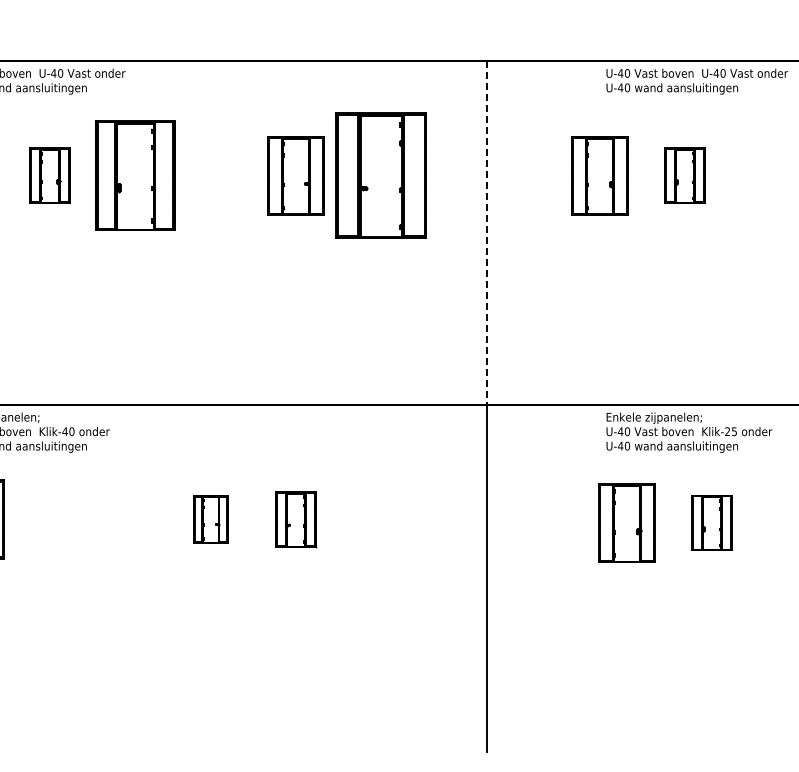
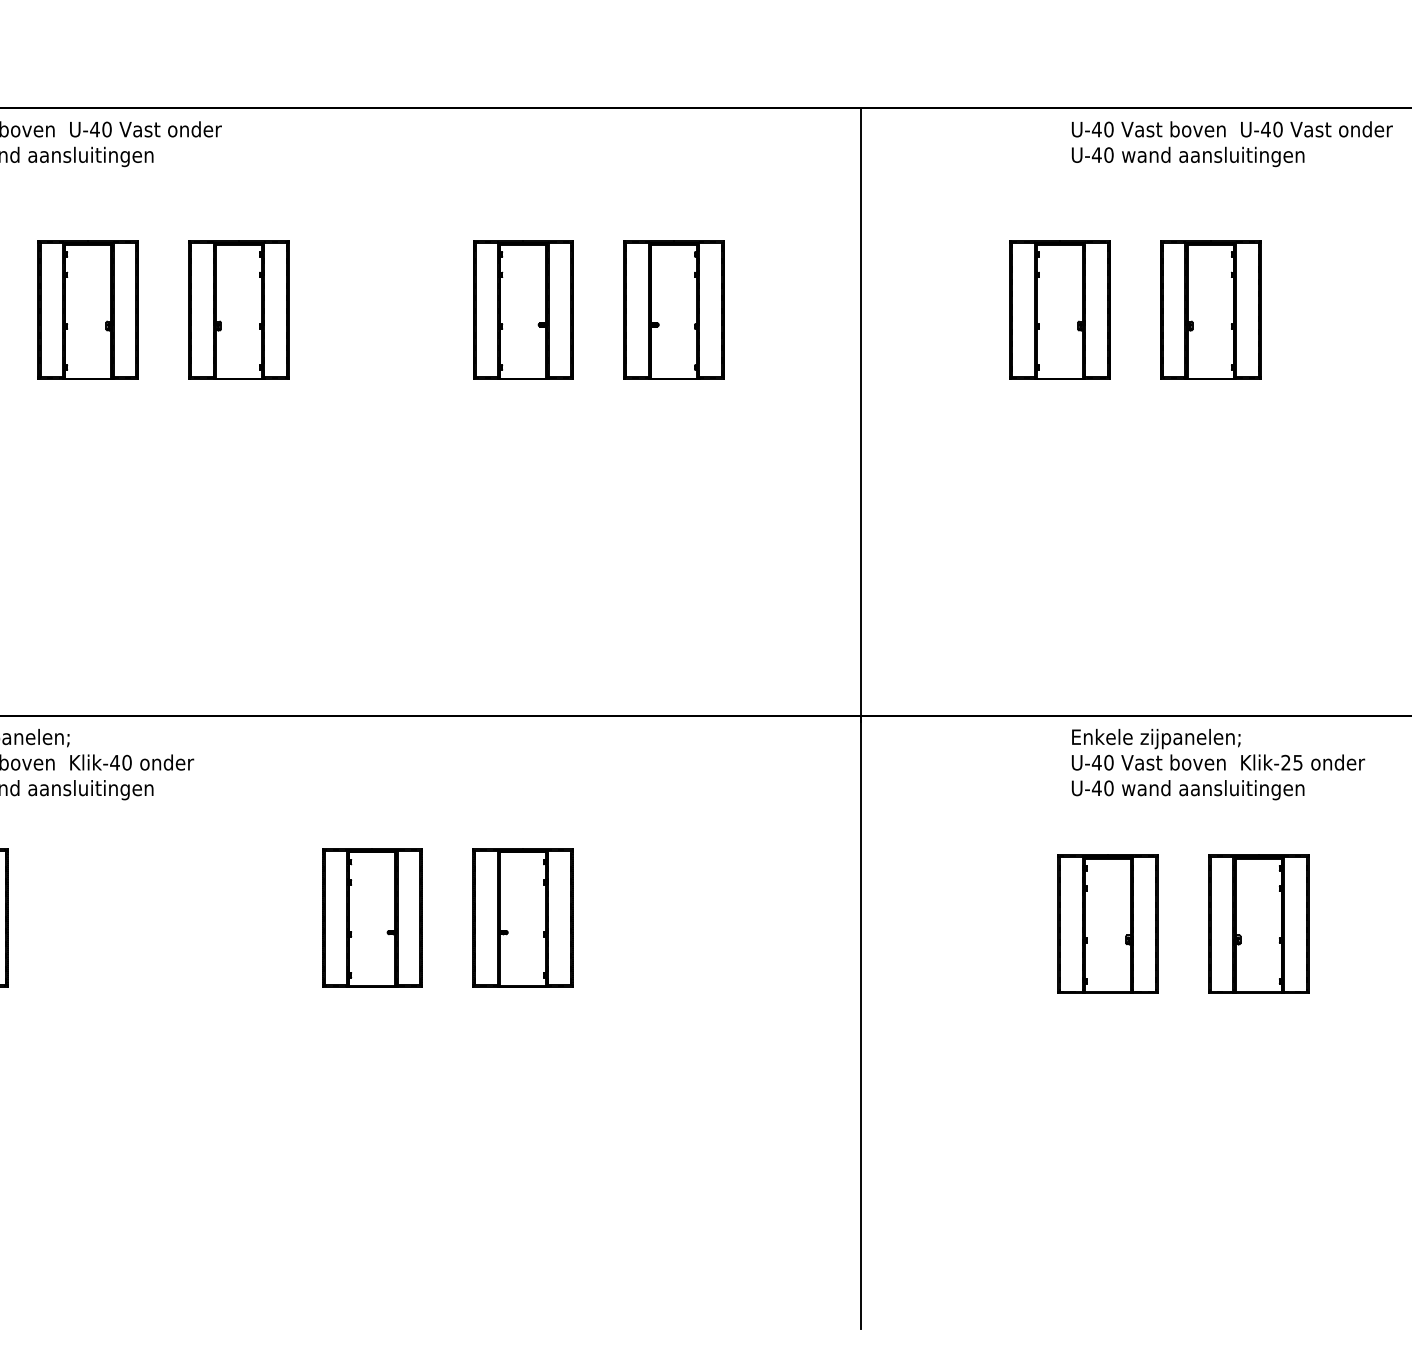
part: (49, 175) -> (87, 309), size x1.43
part: (134, 175) -> (237, 309), size x0.71
part: (381, 175) -> (674, 309), size x0.62
part: (684, 175) -> (1209, 309), size x1.43
line: (487, 234) -> (861, 414), dashed -> solid
part: (210, 519) -> (371, 917), size x1.67
part: (295, 519) -> (522, 917), size x1.43
part: (711, 522) -> (1257, 923), size x1.43

